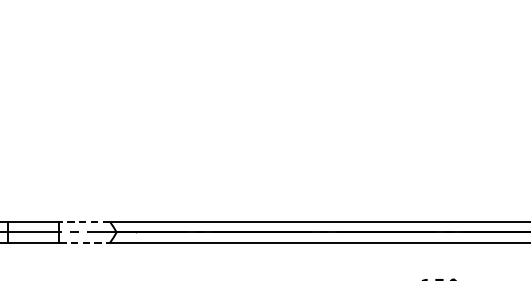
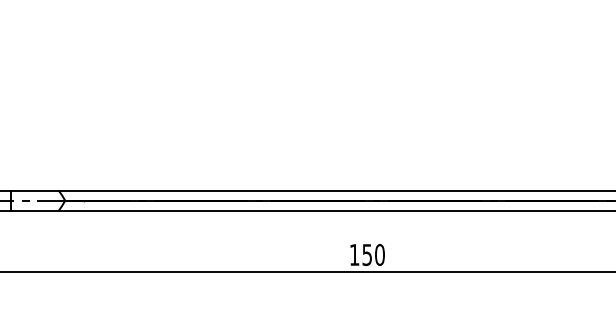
line: (84, 221) -> (35, 190), dashed -> solid
line: (84, 242) -> (35, 210), dashed -> solid

